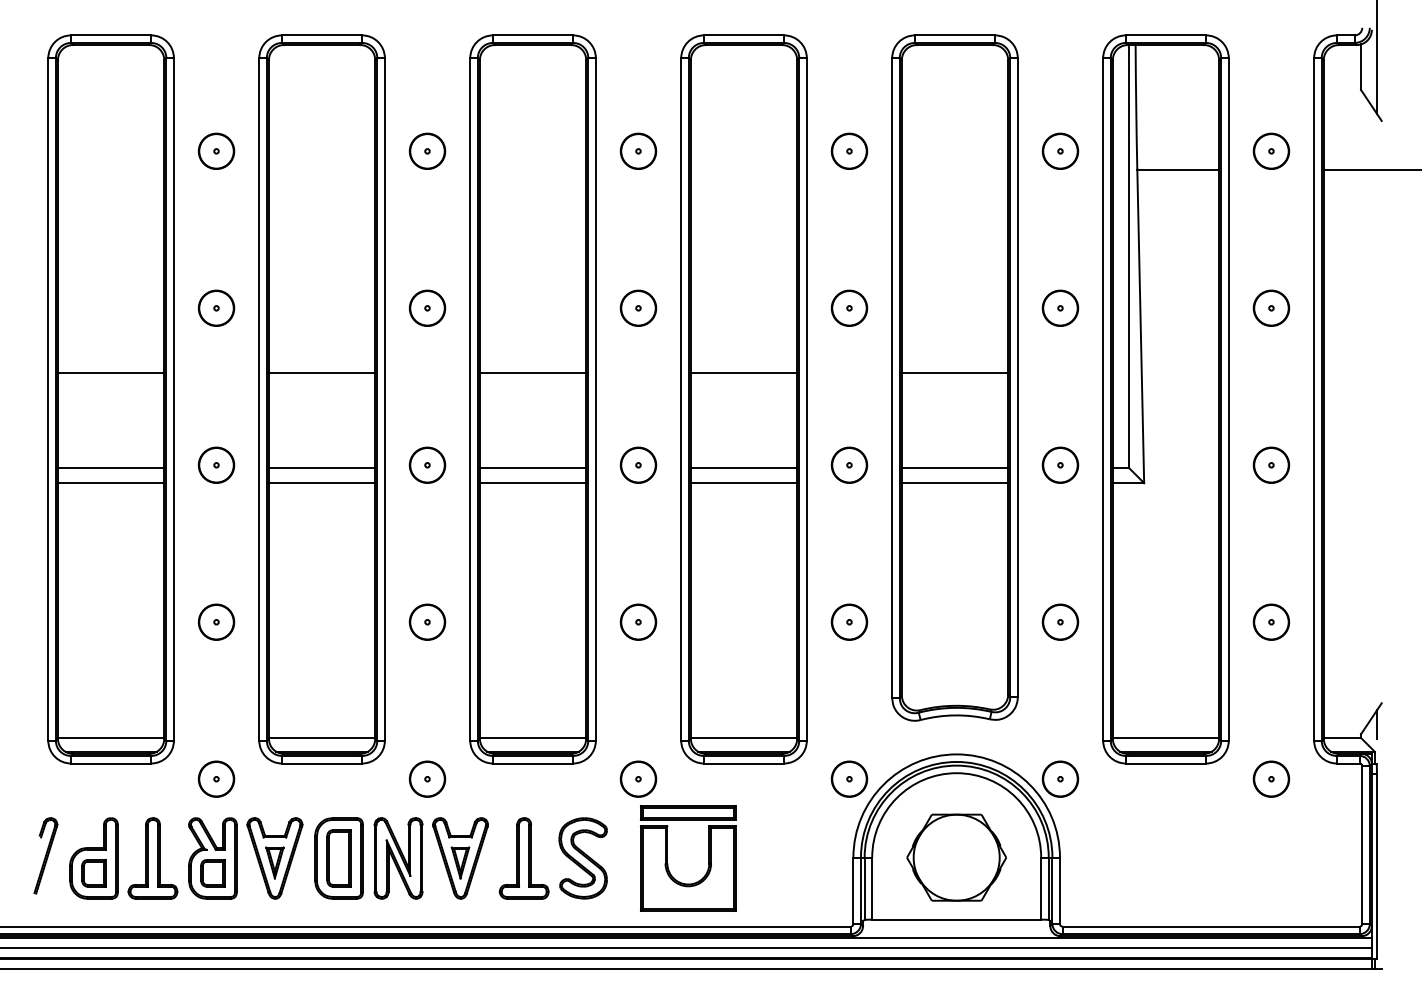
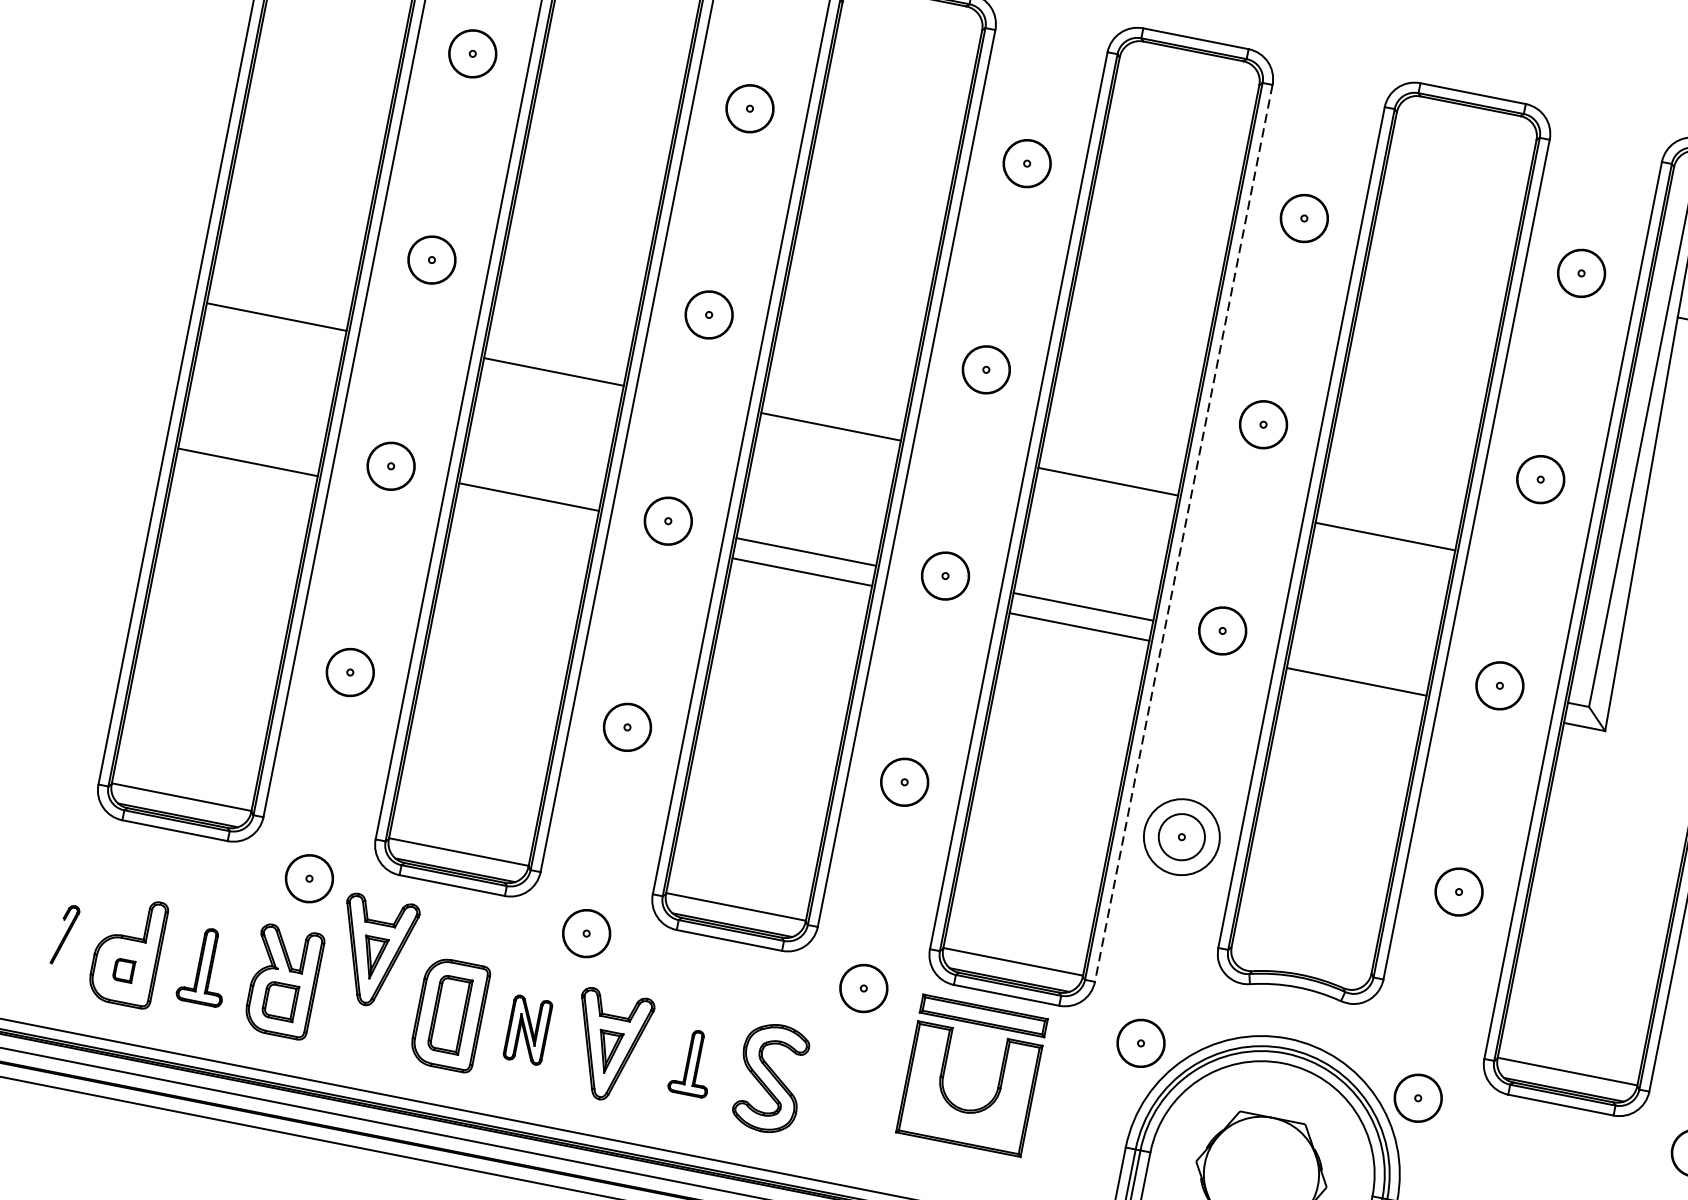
line: (806, 399) -> (1183, 533), solid -> dashed
line: (110, 467) -> (251, 441), removed
line: (954, 467) -> (1360, 661), removed
line: (321, 483) -> (524, 517), removed
circle: (849, 621) -> (1182, 836), size x1.6
part: (45, 855) -> (64, 934), size x0.6
part: (152, 858) -> (204, 966), size x0.7
part: (274, 858) -> (374, 952), moved
part: (398, 858) -> (527, 1030), size x0.6
part: (523, 858) -> (692, 1062), size x0.6
part: (668, 863) -> (944, 1077), moved
part: (93, 873) -> (123, 970), size x0.6

